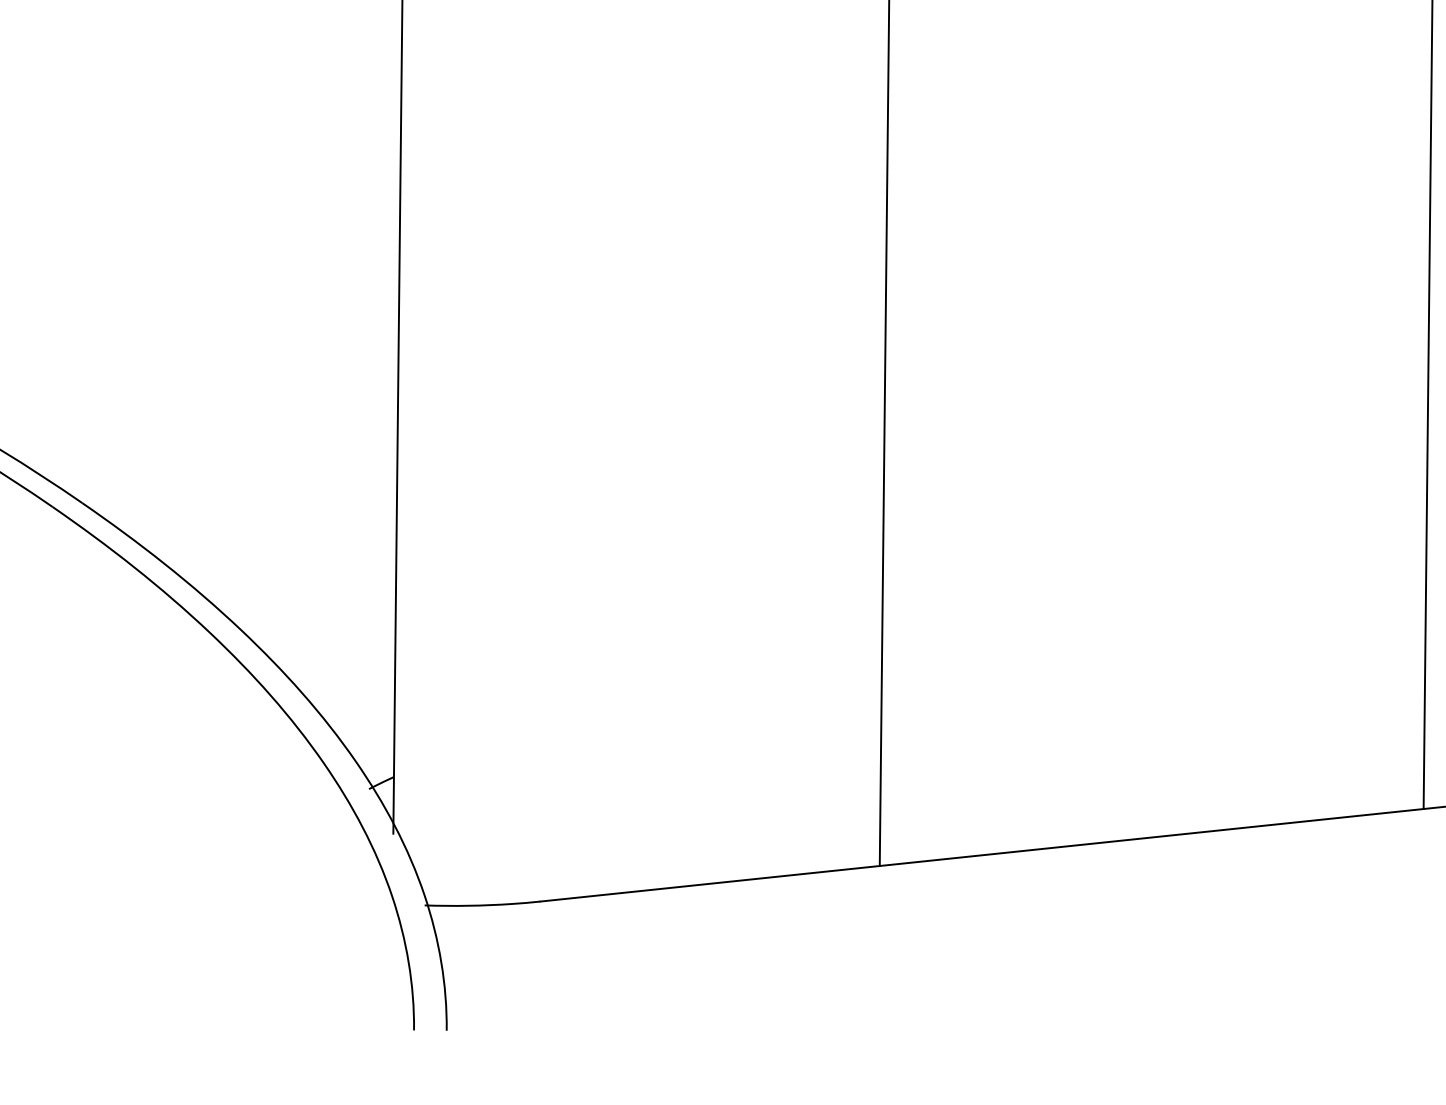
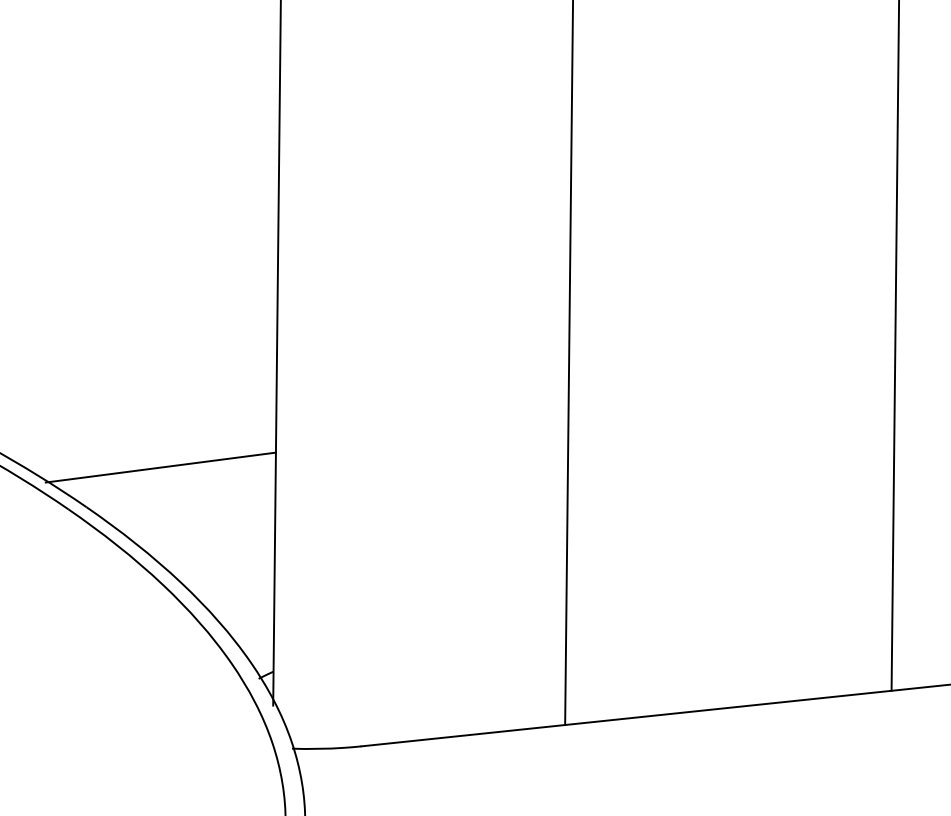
line: (205, 436) -> (160, 467), added

